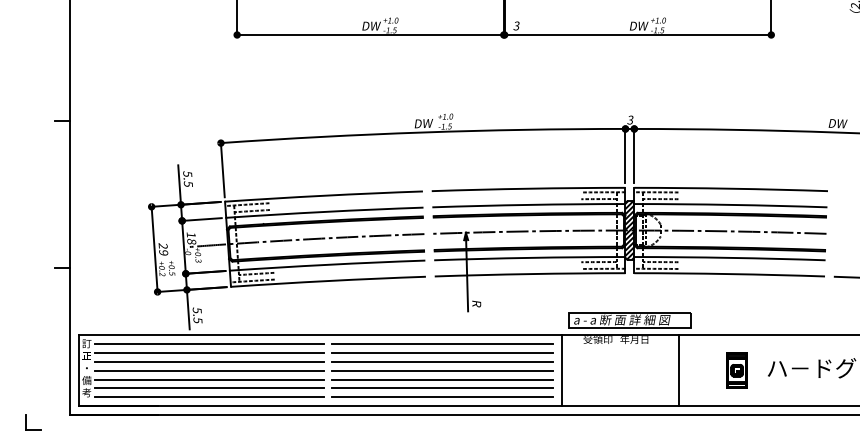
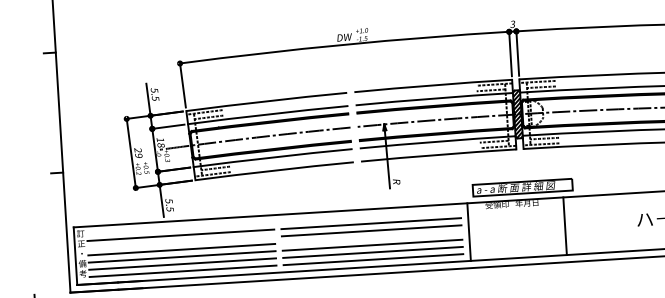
line: (208, 344) -> (179, 228), removed
line: (442, 344) -> (370, 216), removed
line: (208, 361) -> (180, 242), removed
line: (442, 370) -> (372, 237), removed
part: (736, 370) -> (611, 223), removed

